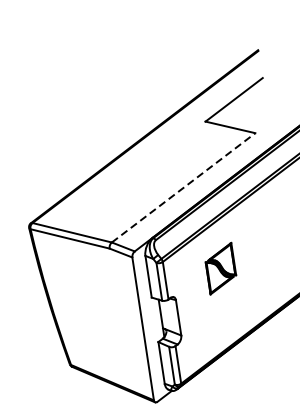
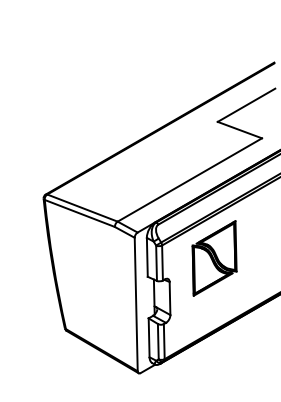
line: (184, 187) -> (190, 179), dashed -> solid
part: (220, 268) -> (214, 258), size x1.67

